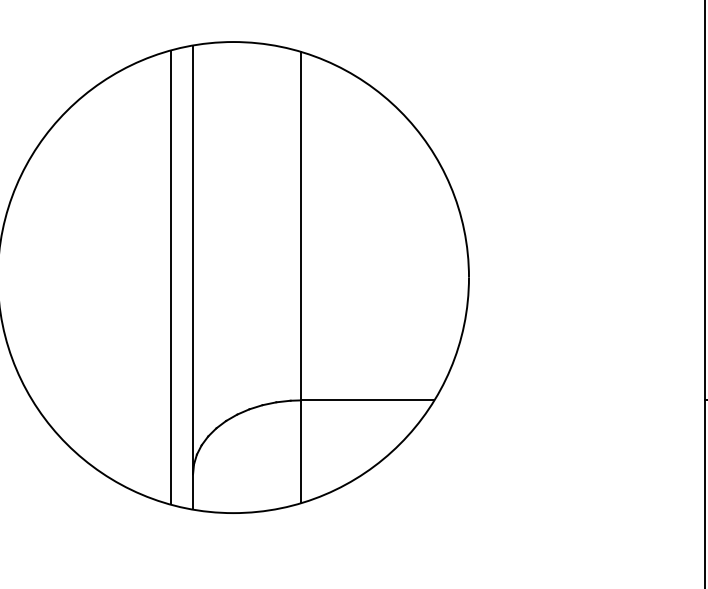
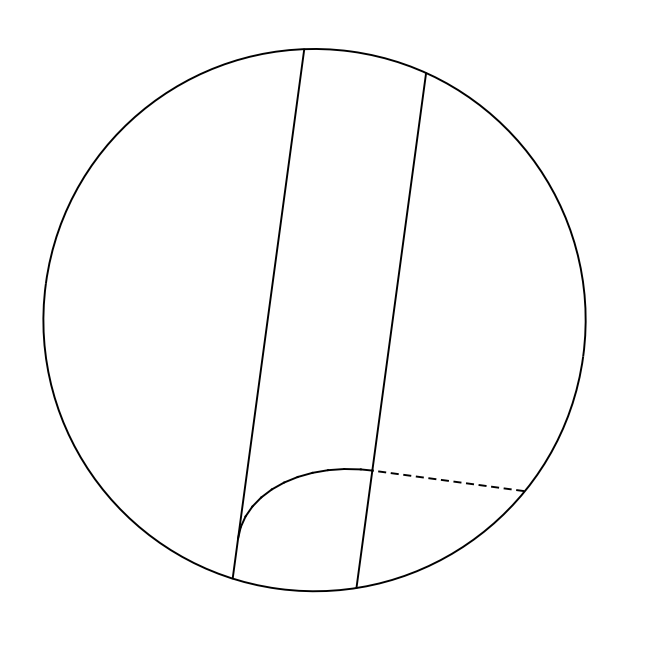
line: (171, 277) -> (243, 310), removed
line: (367, 400) -> (448, 480), solid -> dashed

